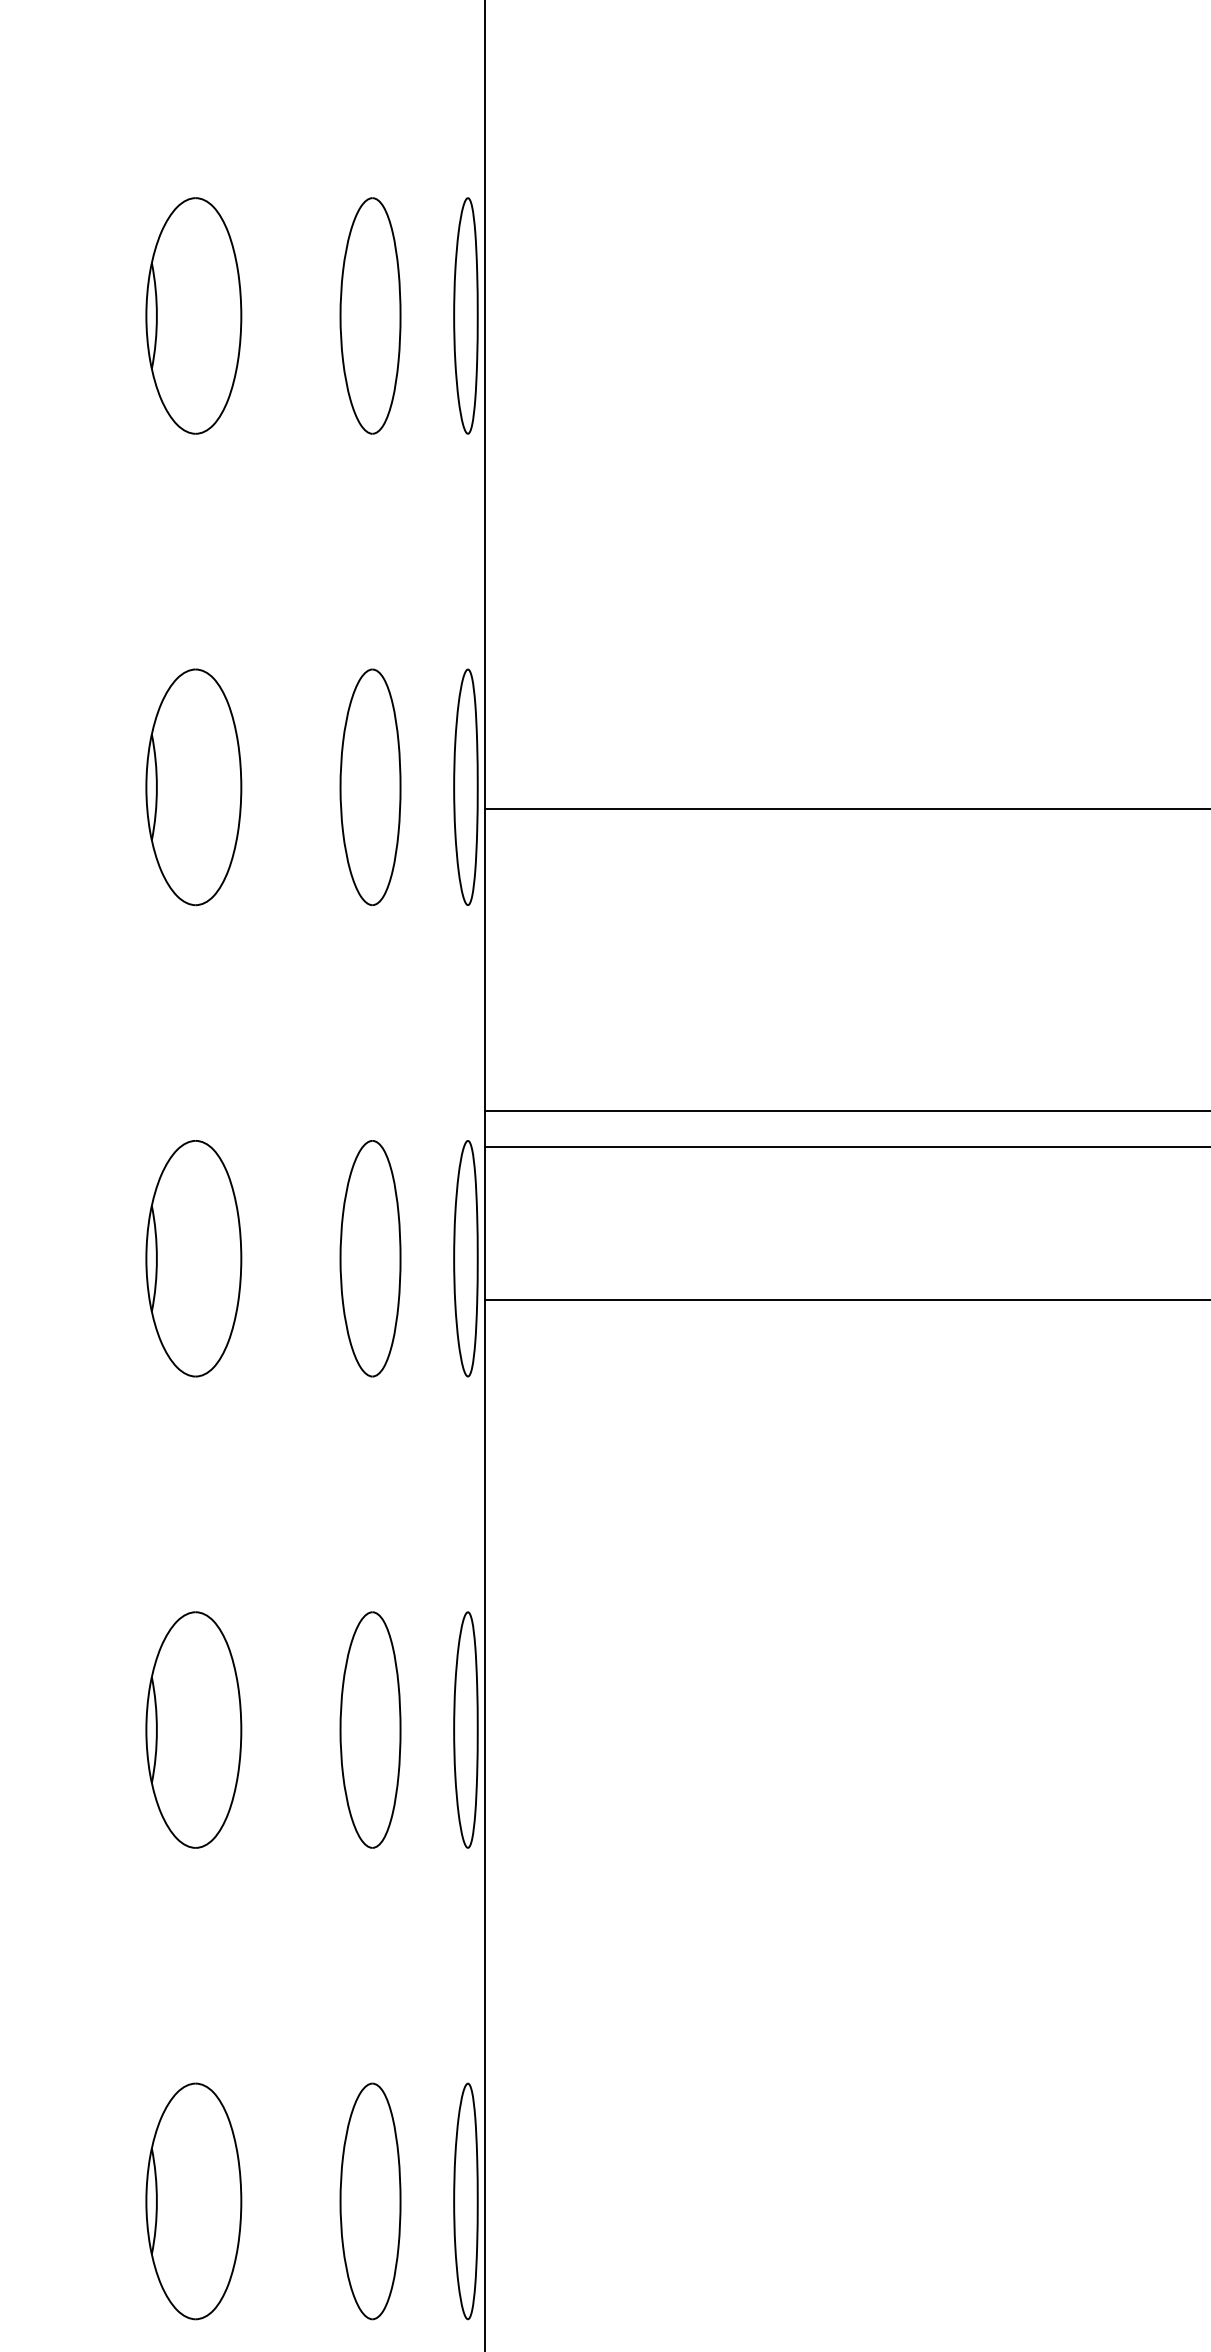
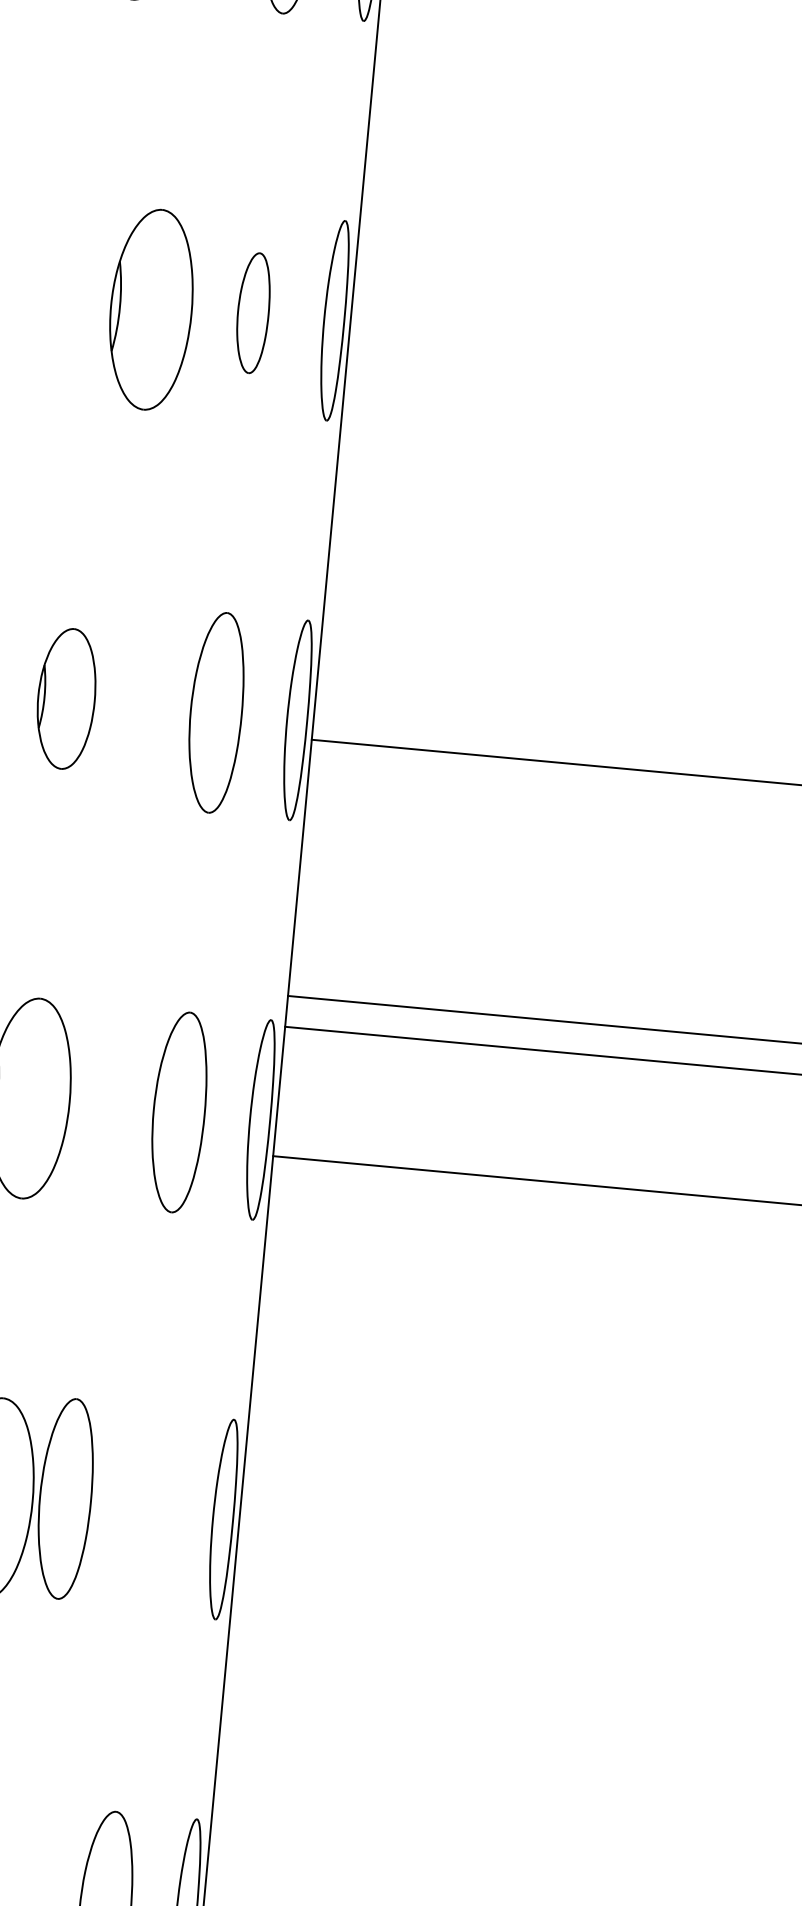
part: (193, 315) -> (151, 309), moved
part: (370, 315) -> (253, 312), size x0.6
part: (193, 787) -> (66, 698), size x0.7
part: (370, 1729) -> (65, 1498), moved

